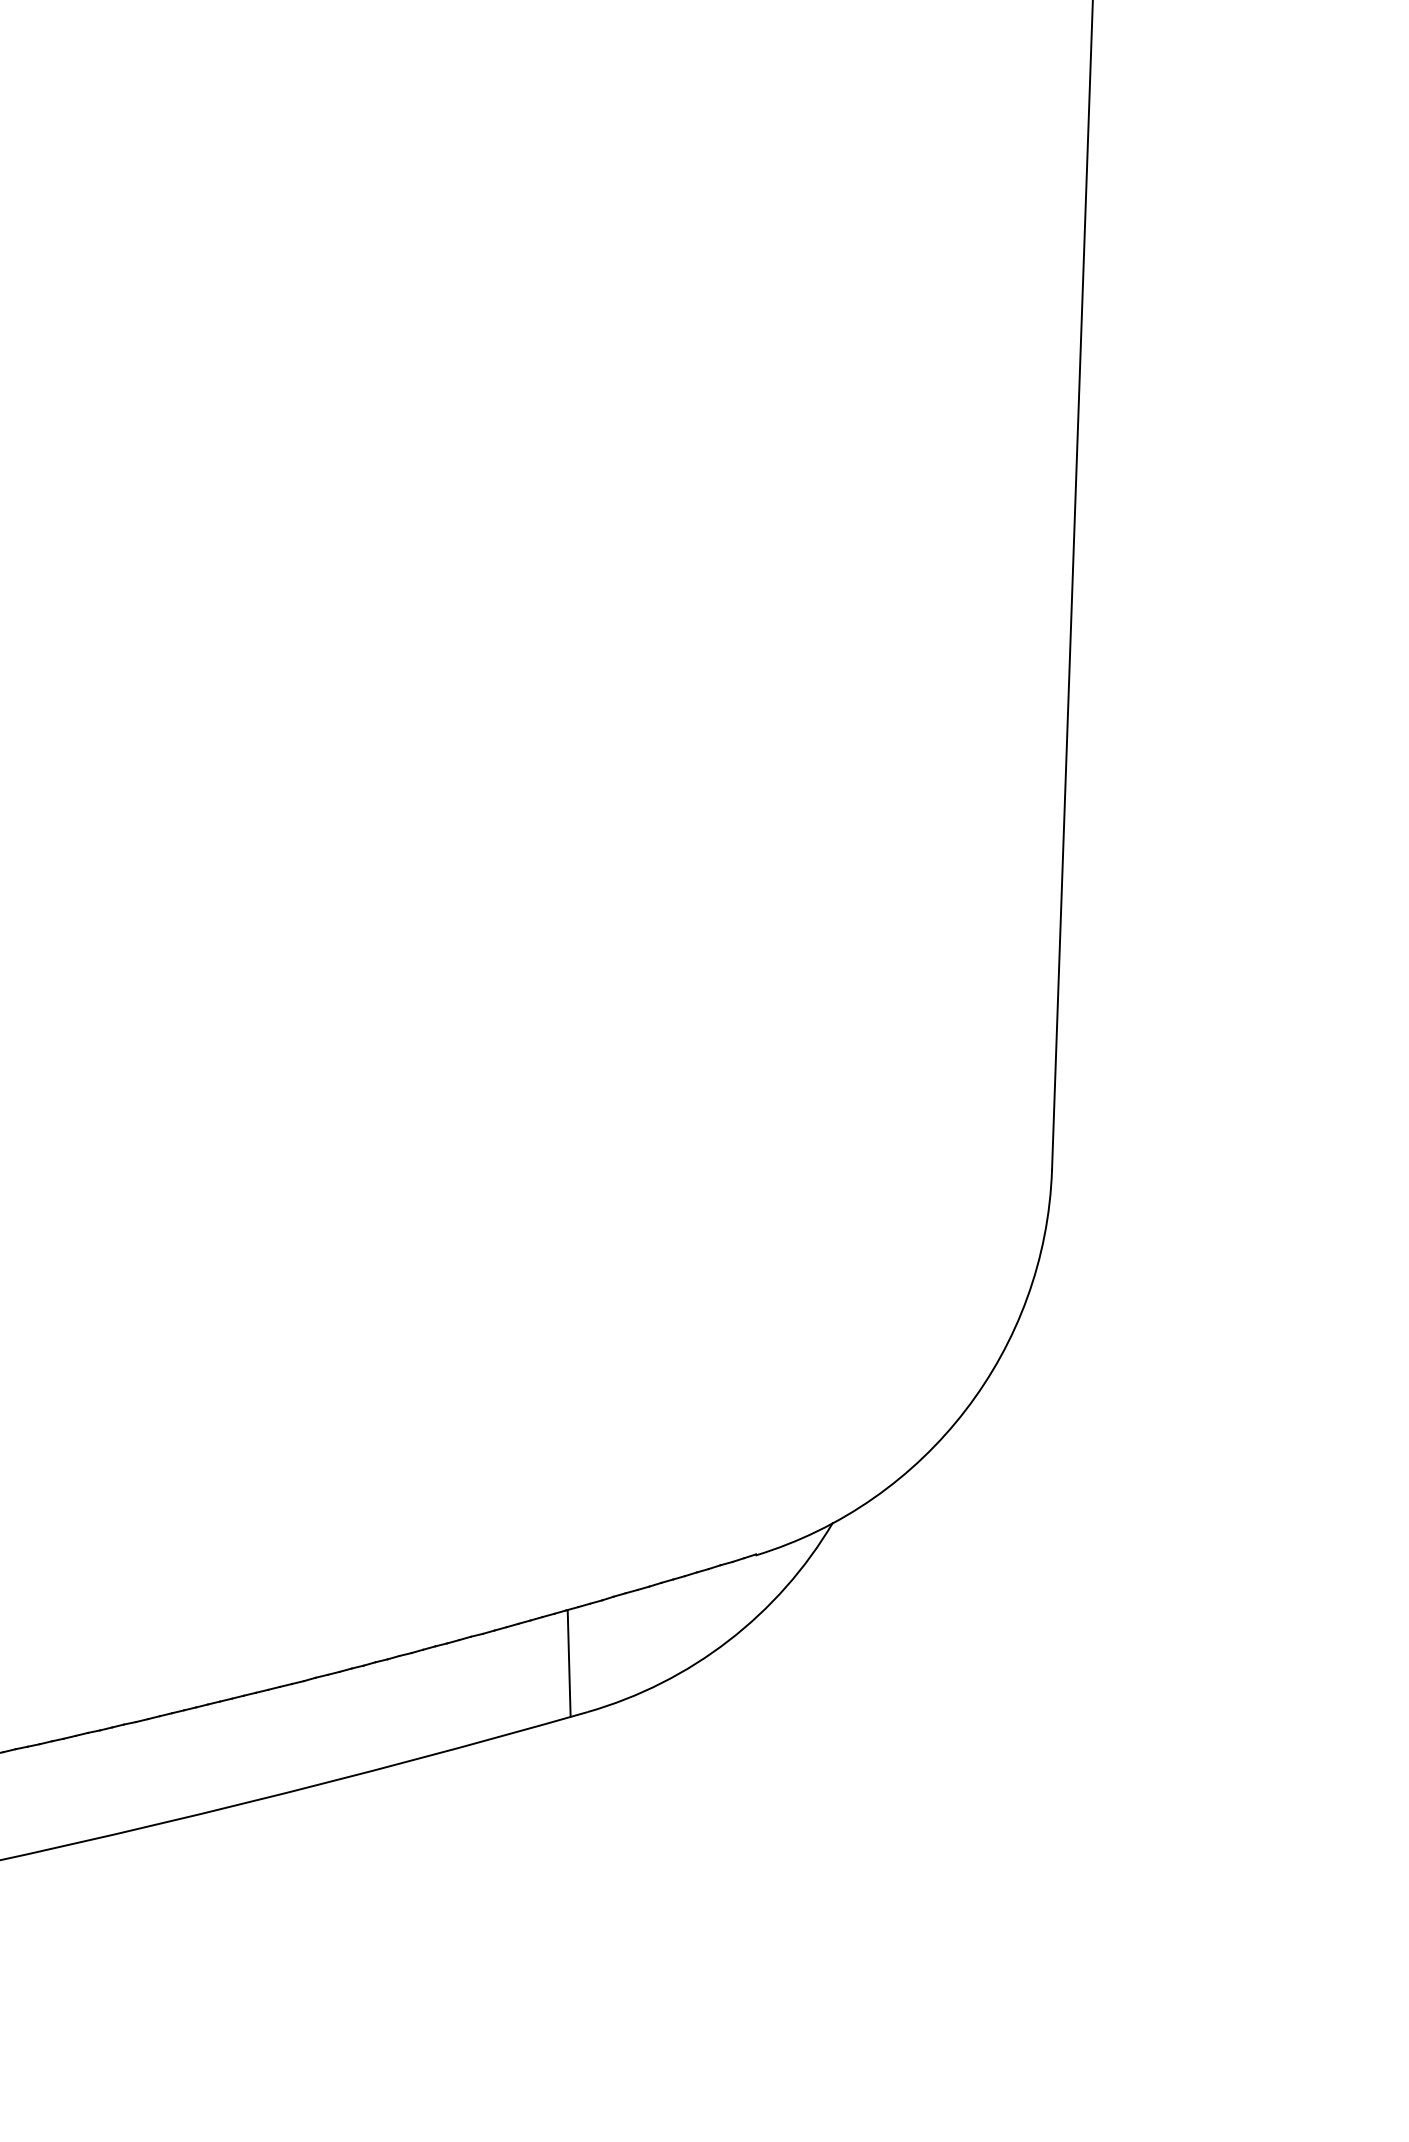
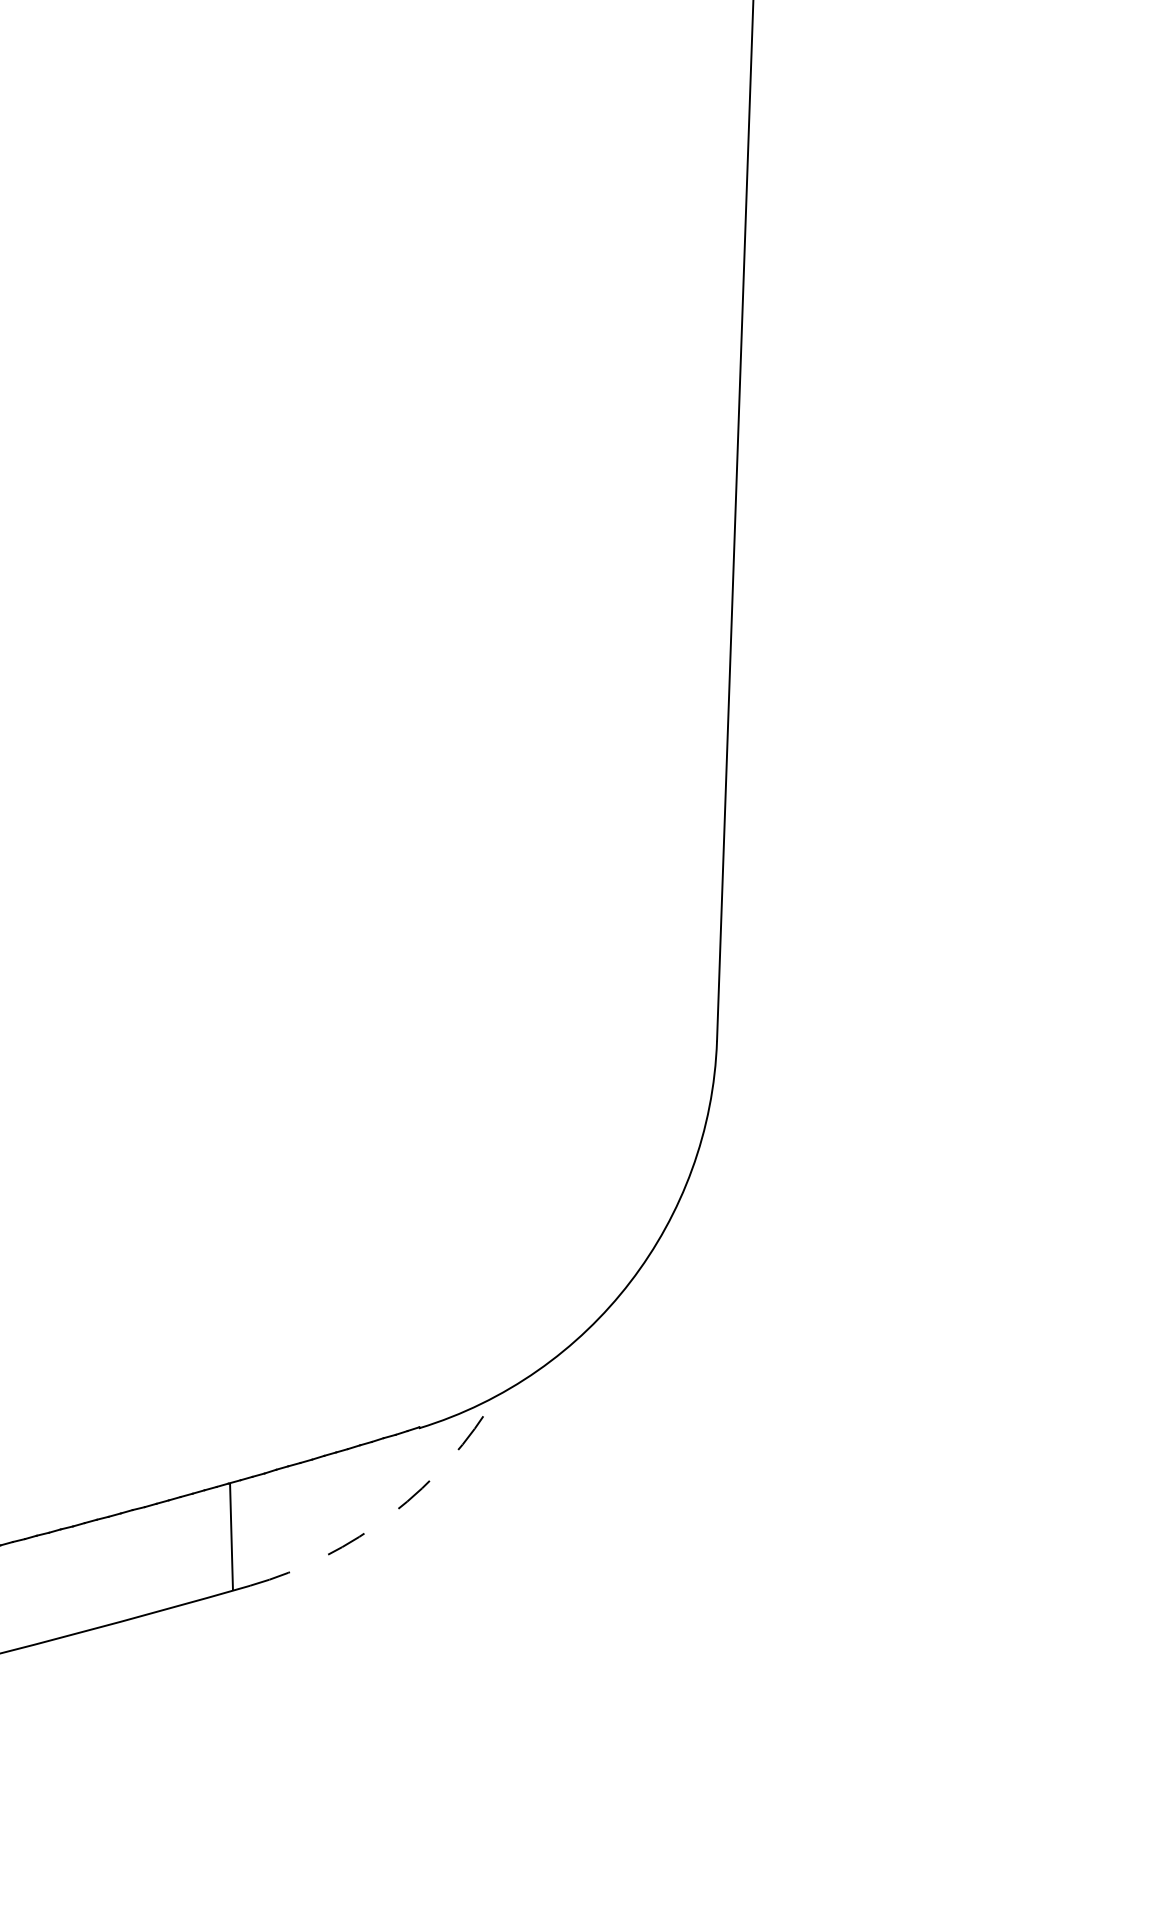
arc: (728, 1640) -> (391, 1513), solid -> dashed

